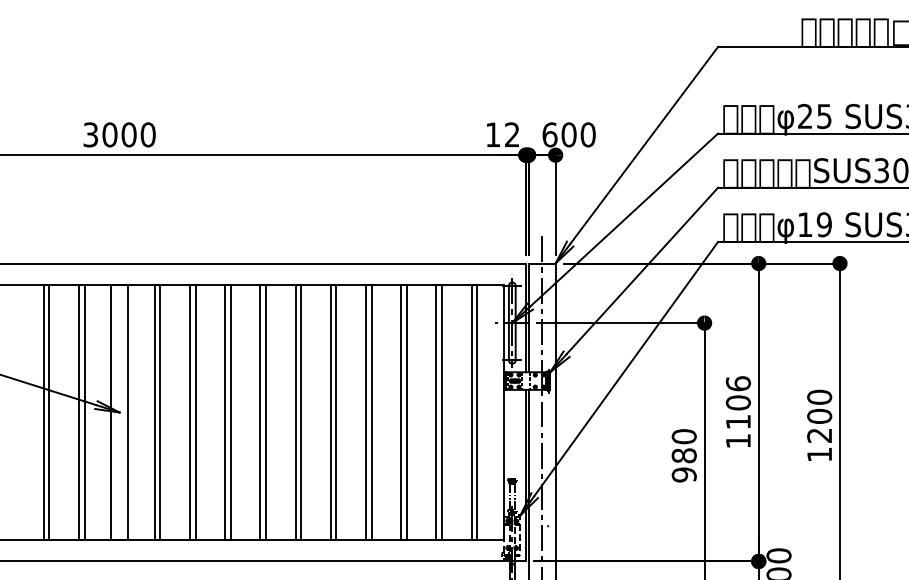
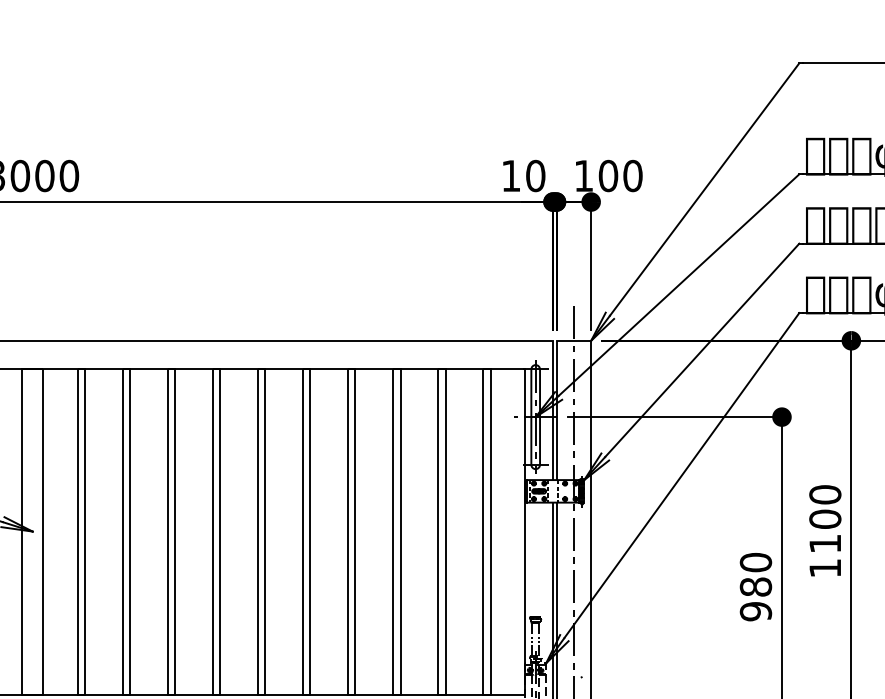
text: (511, 134) -> (534, 175), 12 -> 10
text: (549, 134) -> (583, 175), 600 -> 100
text: (737, 383) -> (824, 494), 1106 -> 1100

